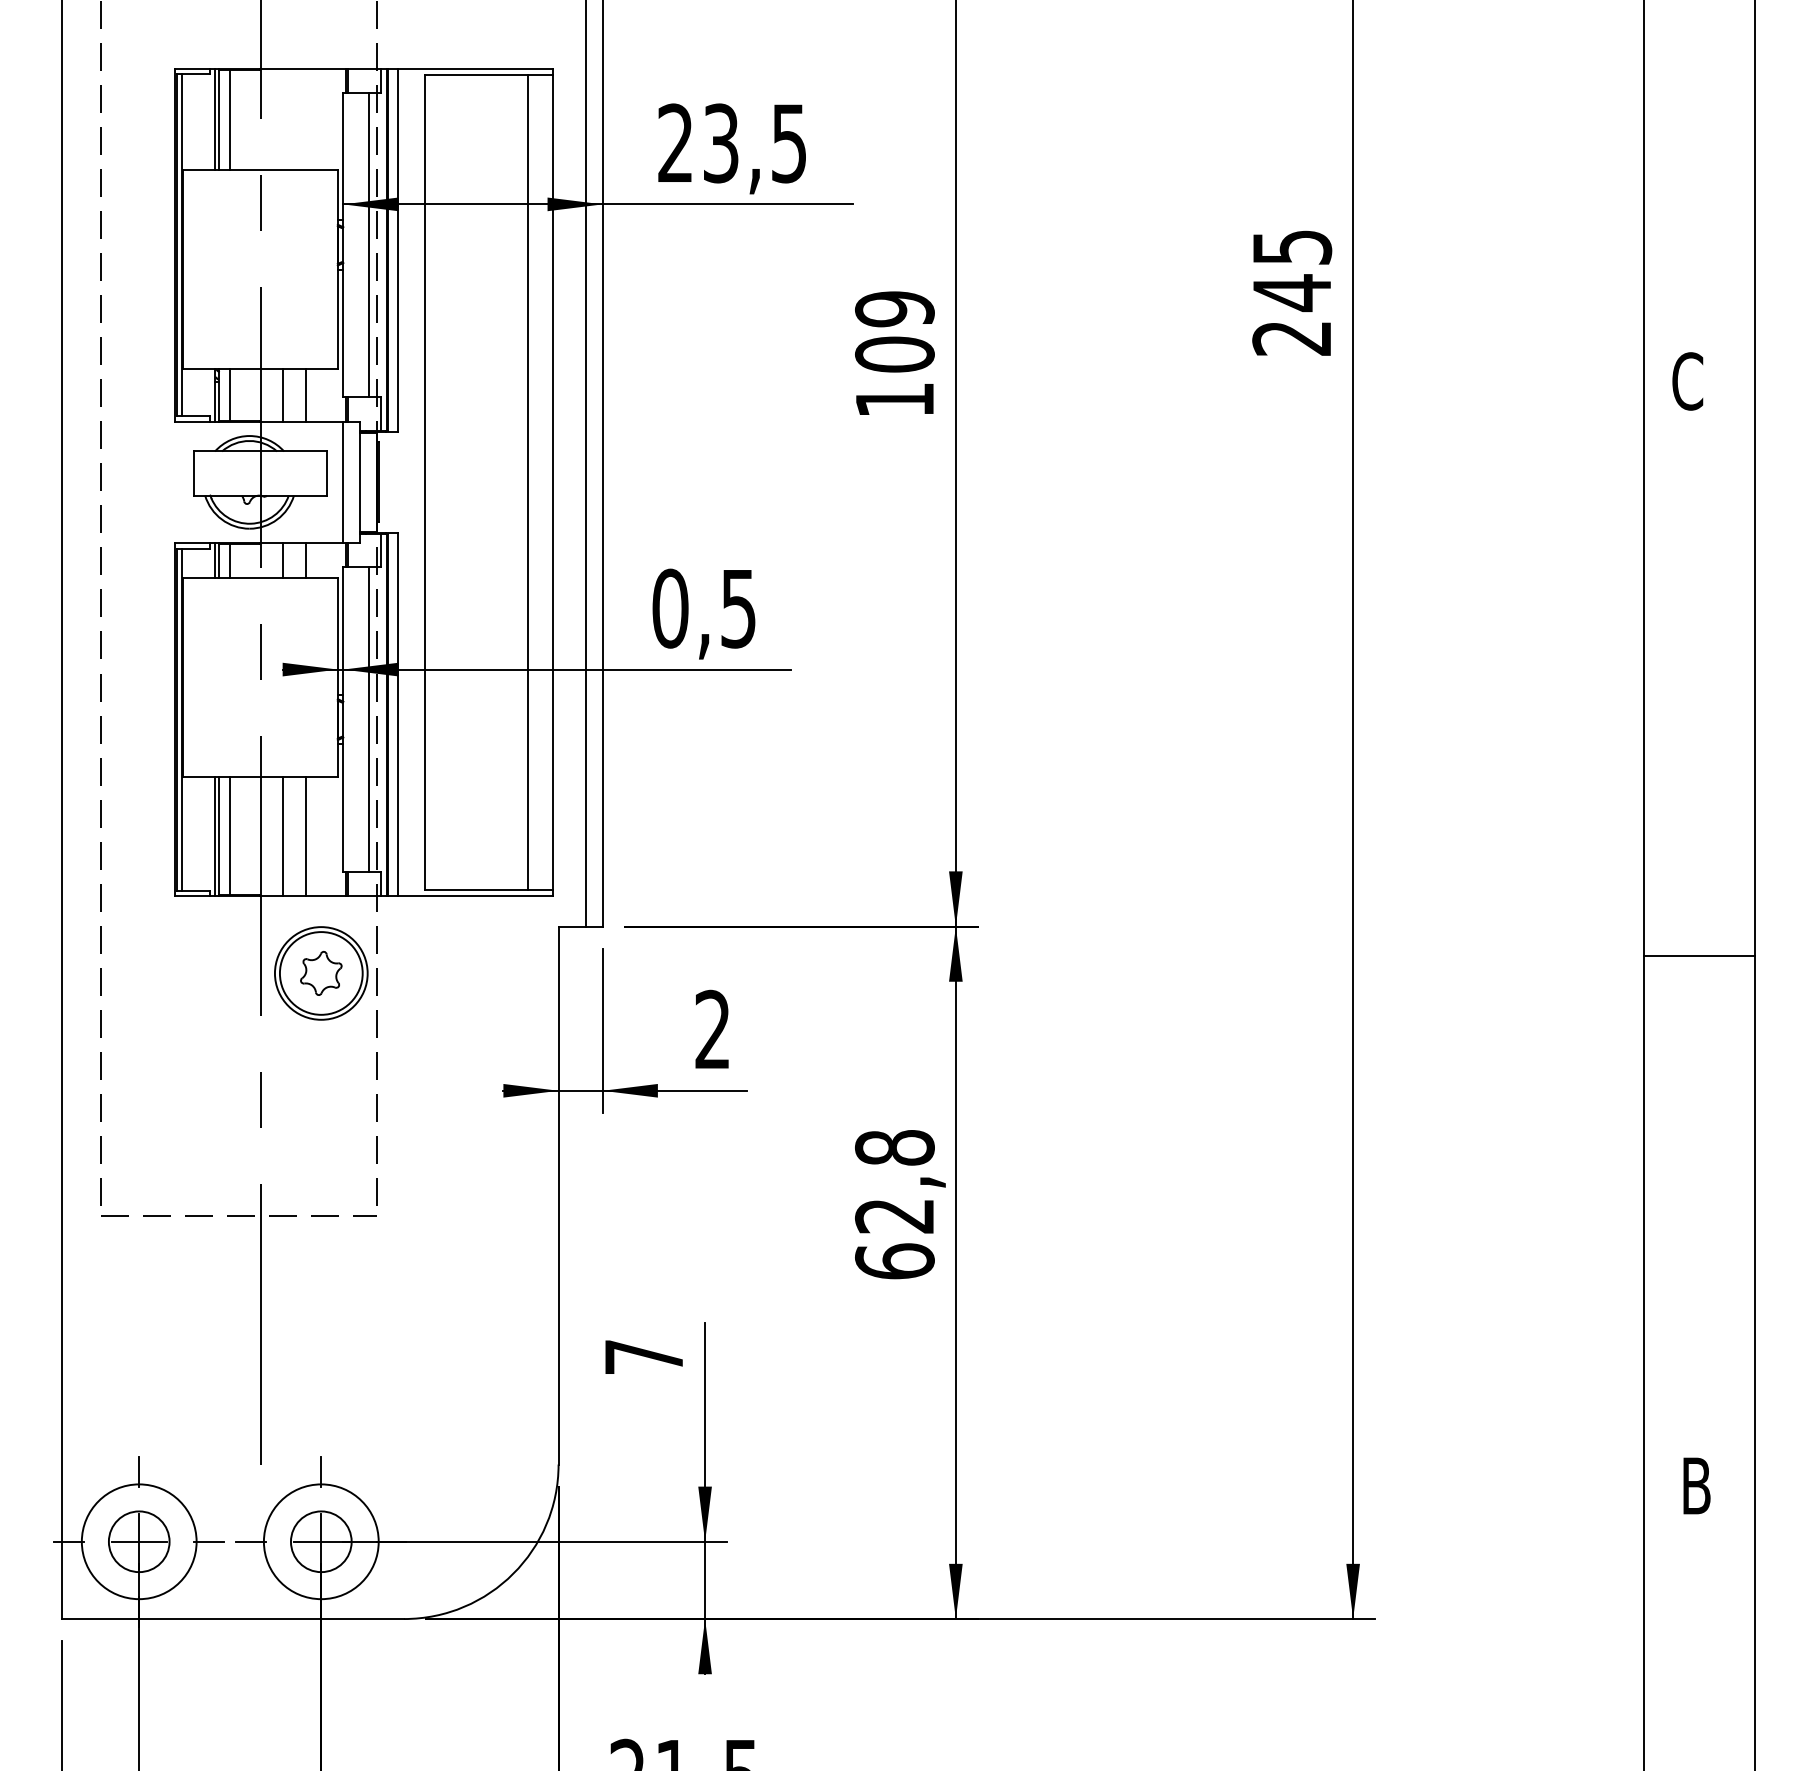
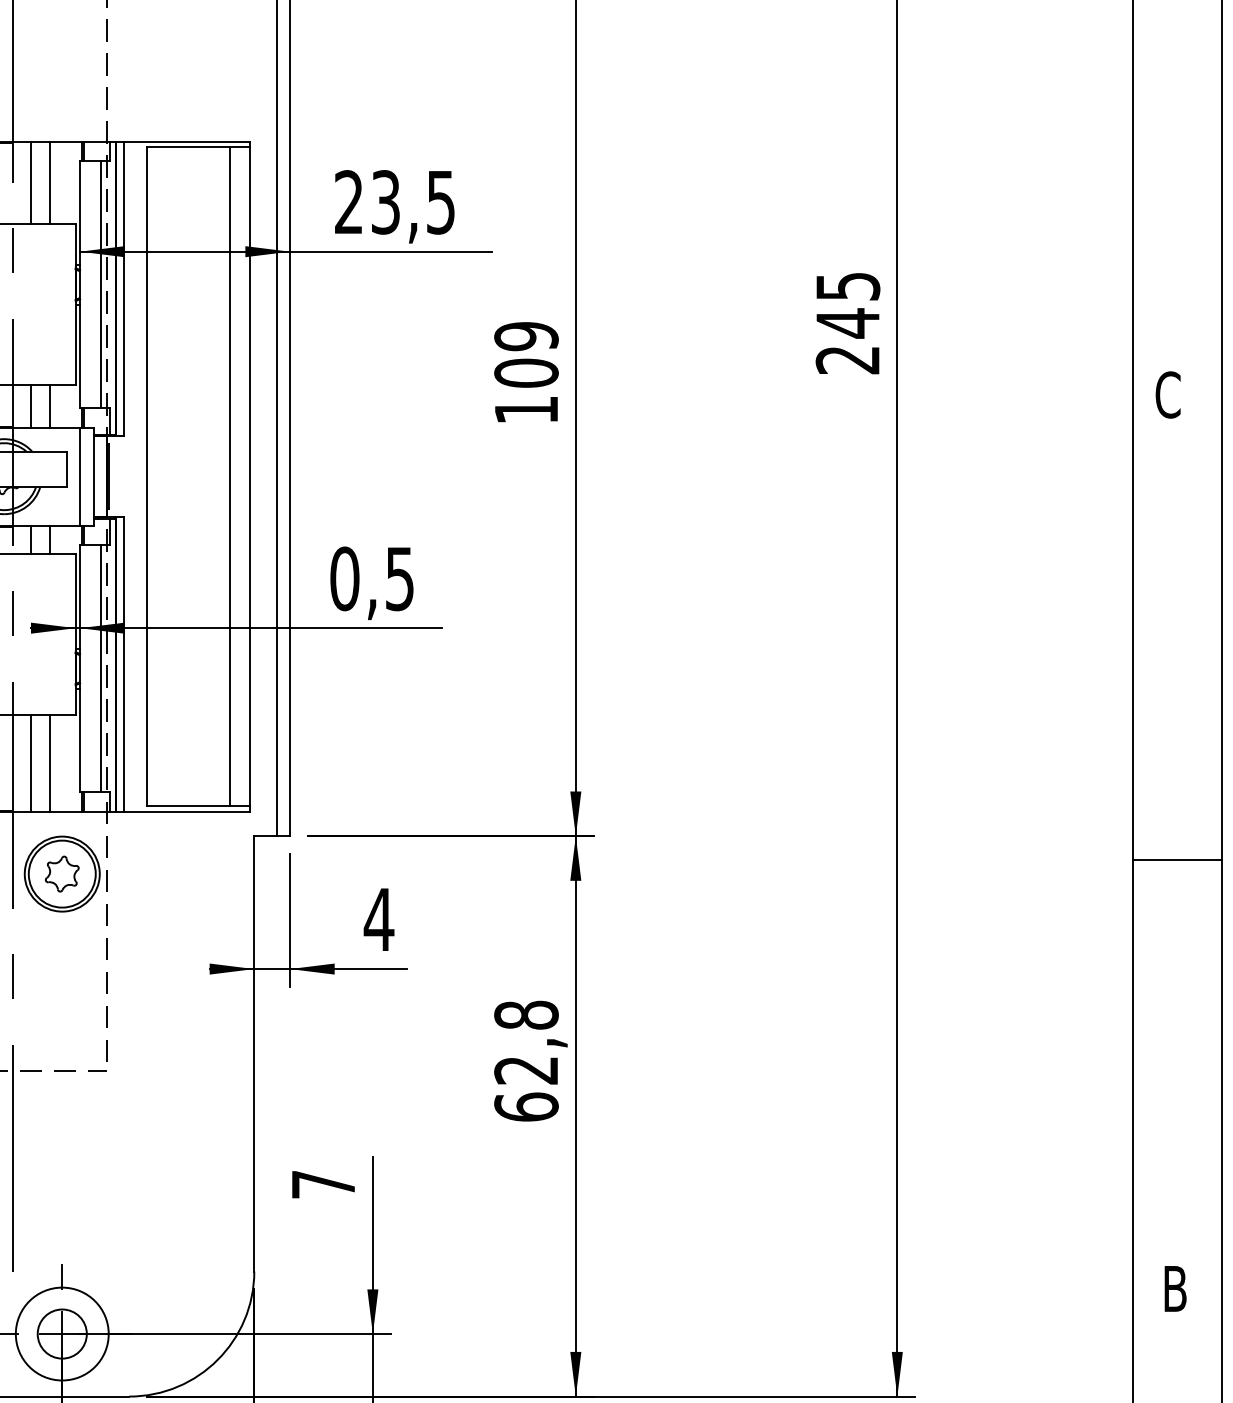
line: (283, 119) -> (31, 183), added
line: (306, 119) -> (50, 183), added
text: (712, 1028) -> (378, 918), 2 -> 4

